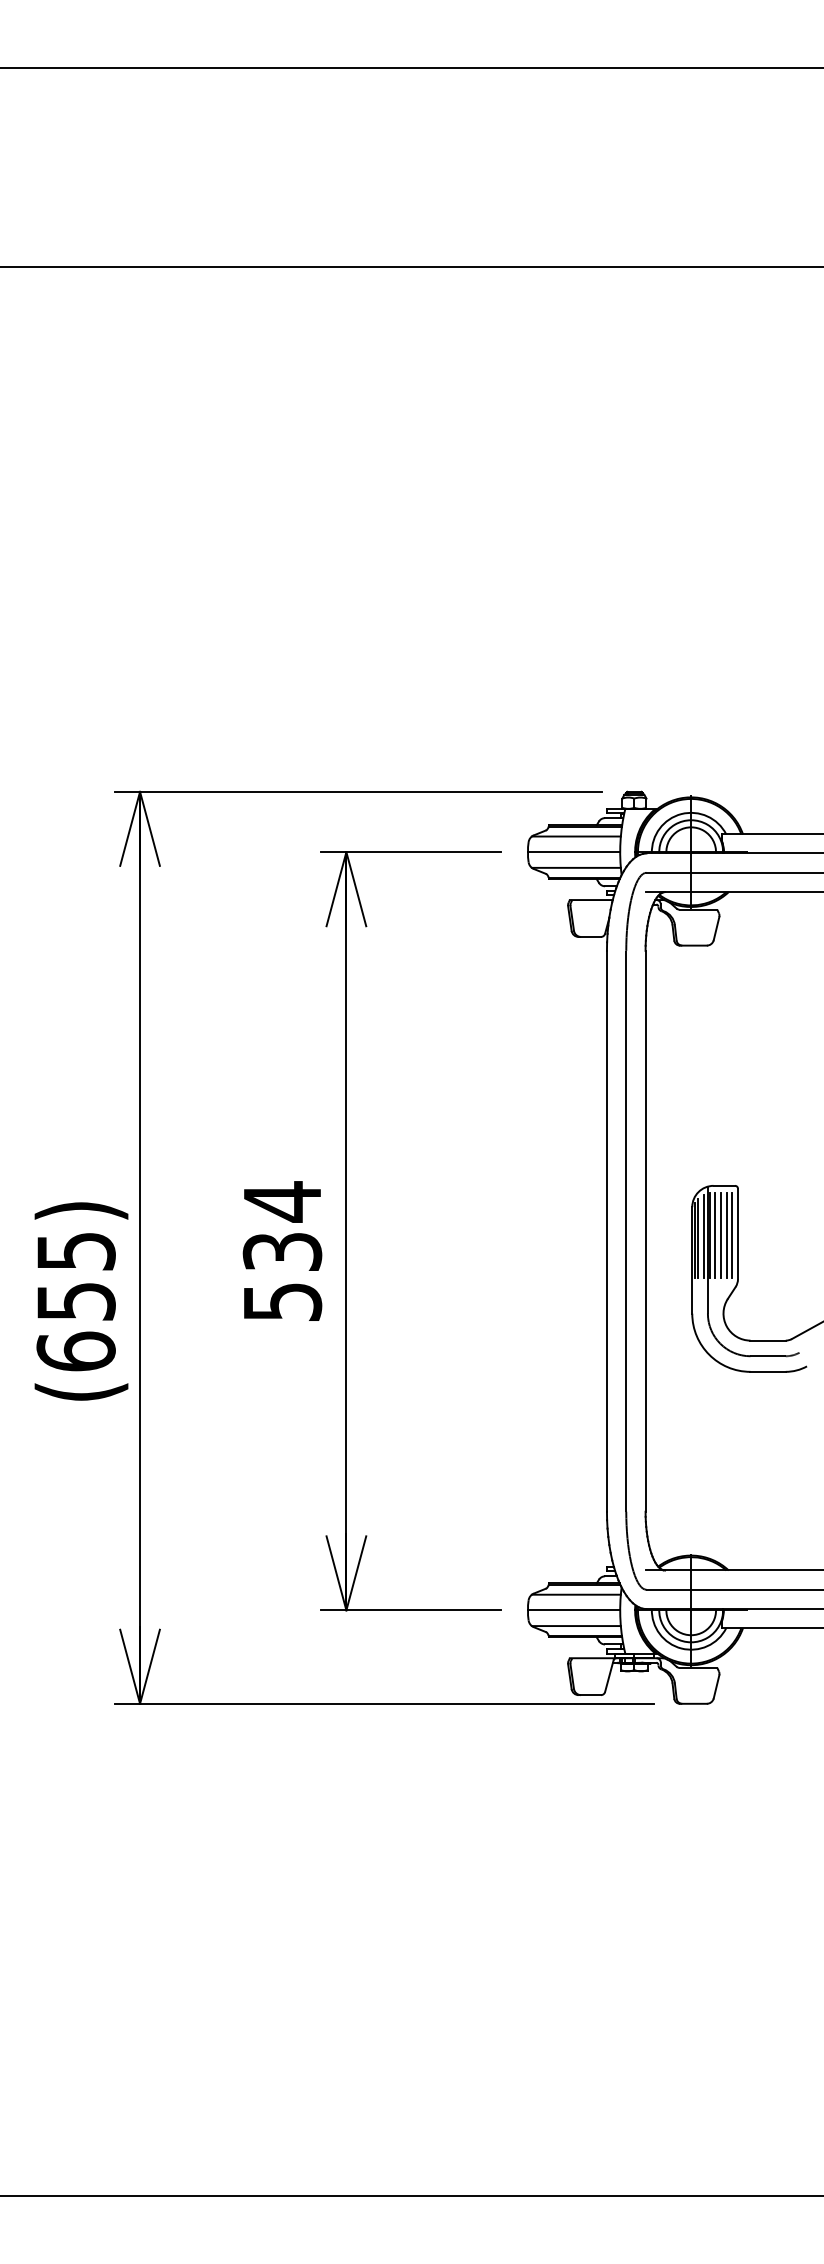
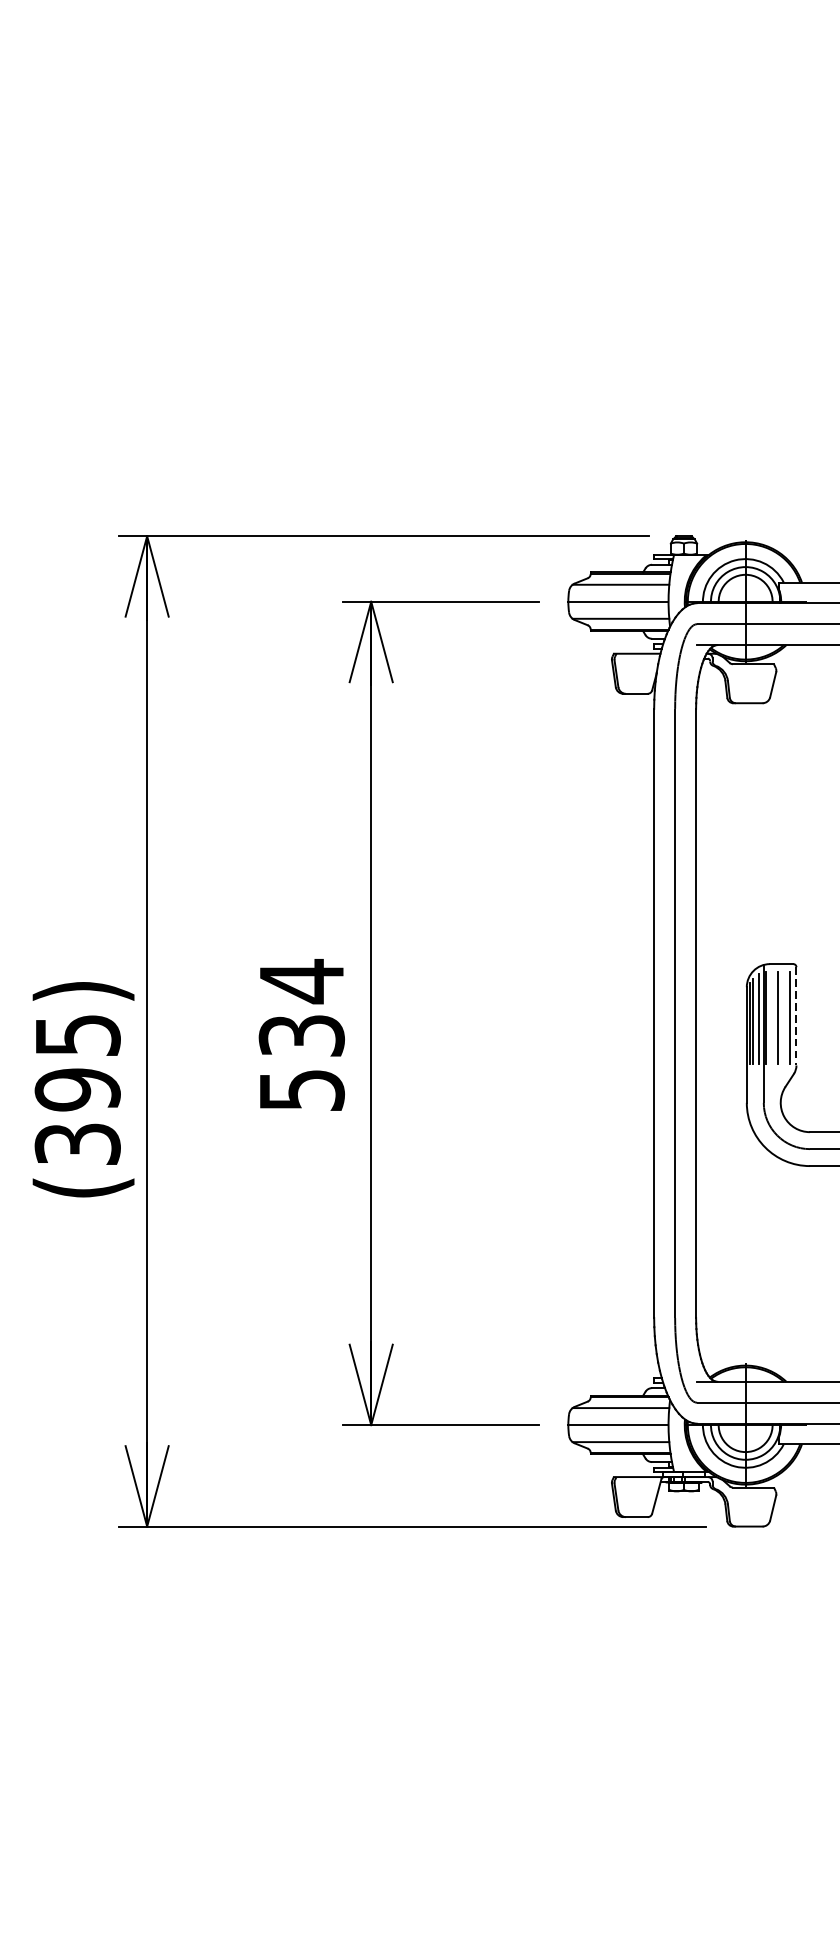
line: (737, 1234) -> (795, 1016), solid -> dashed
line: (715, 1235) -> (772, 1018), removed
line: (726, 1235) -> (783, 1018), removed
text: (75, 1326) -> (77, 1116), (655) -> (395)

